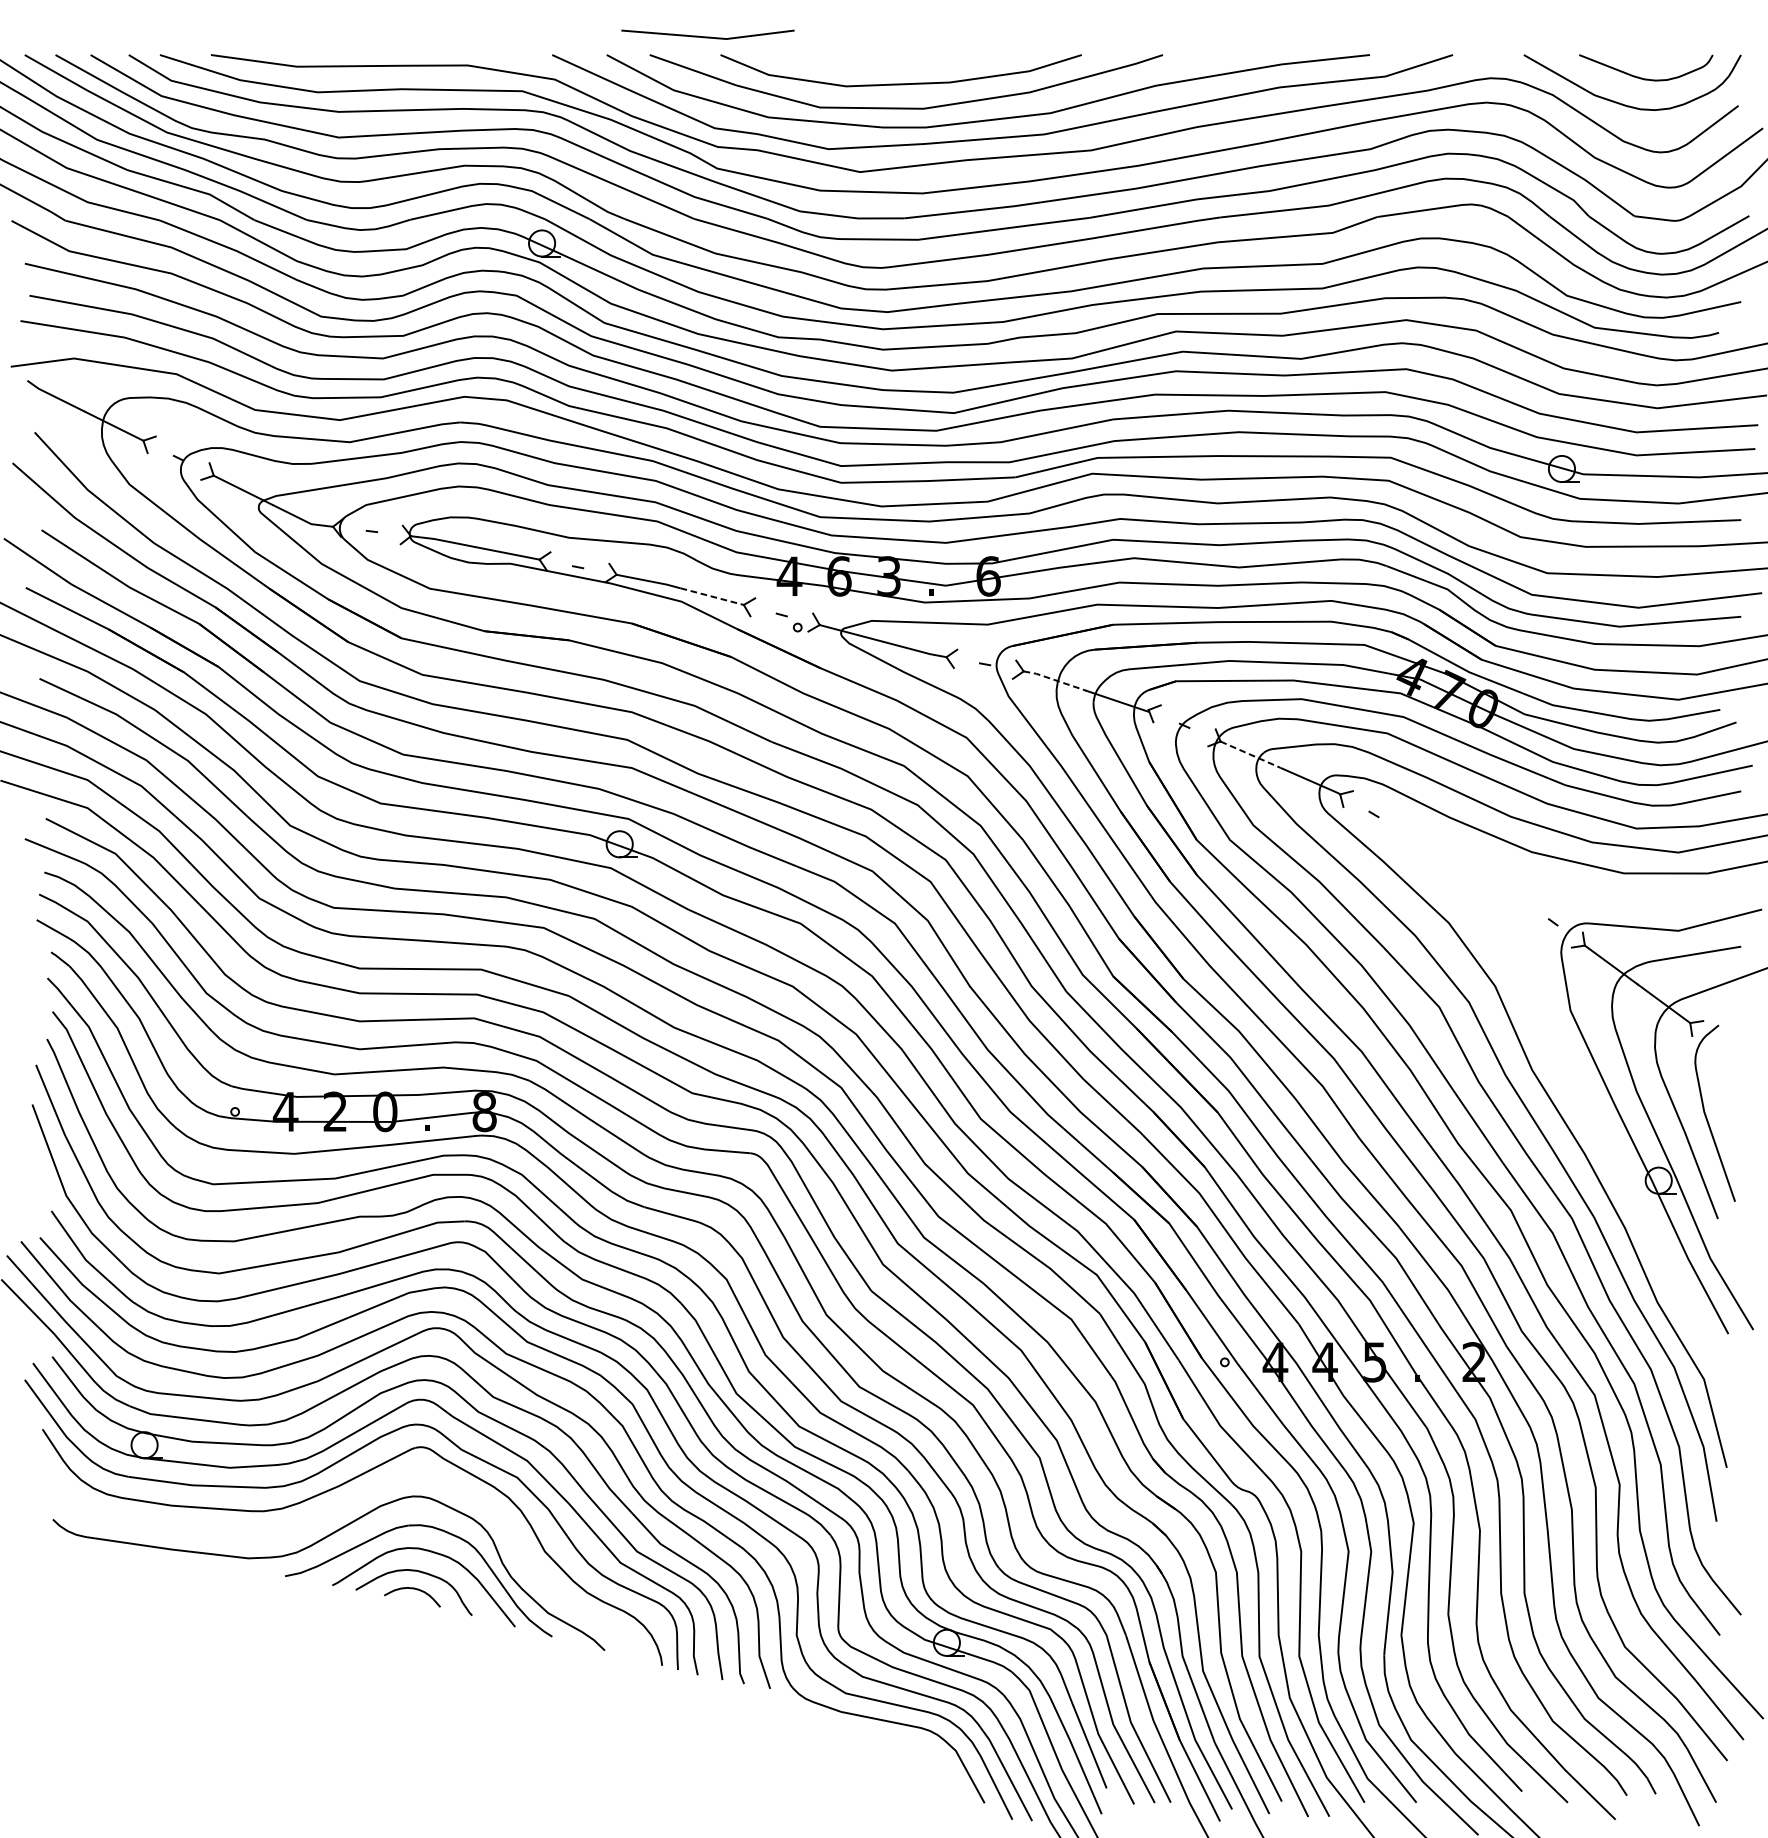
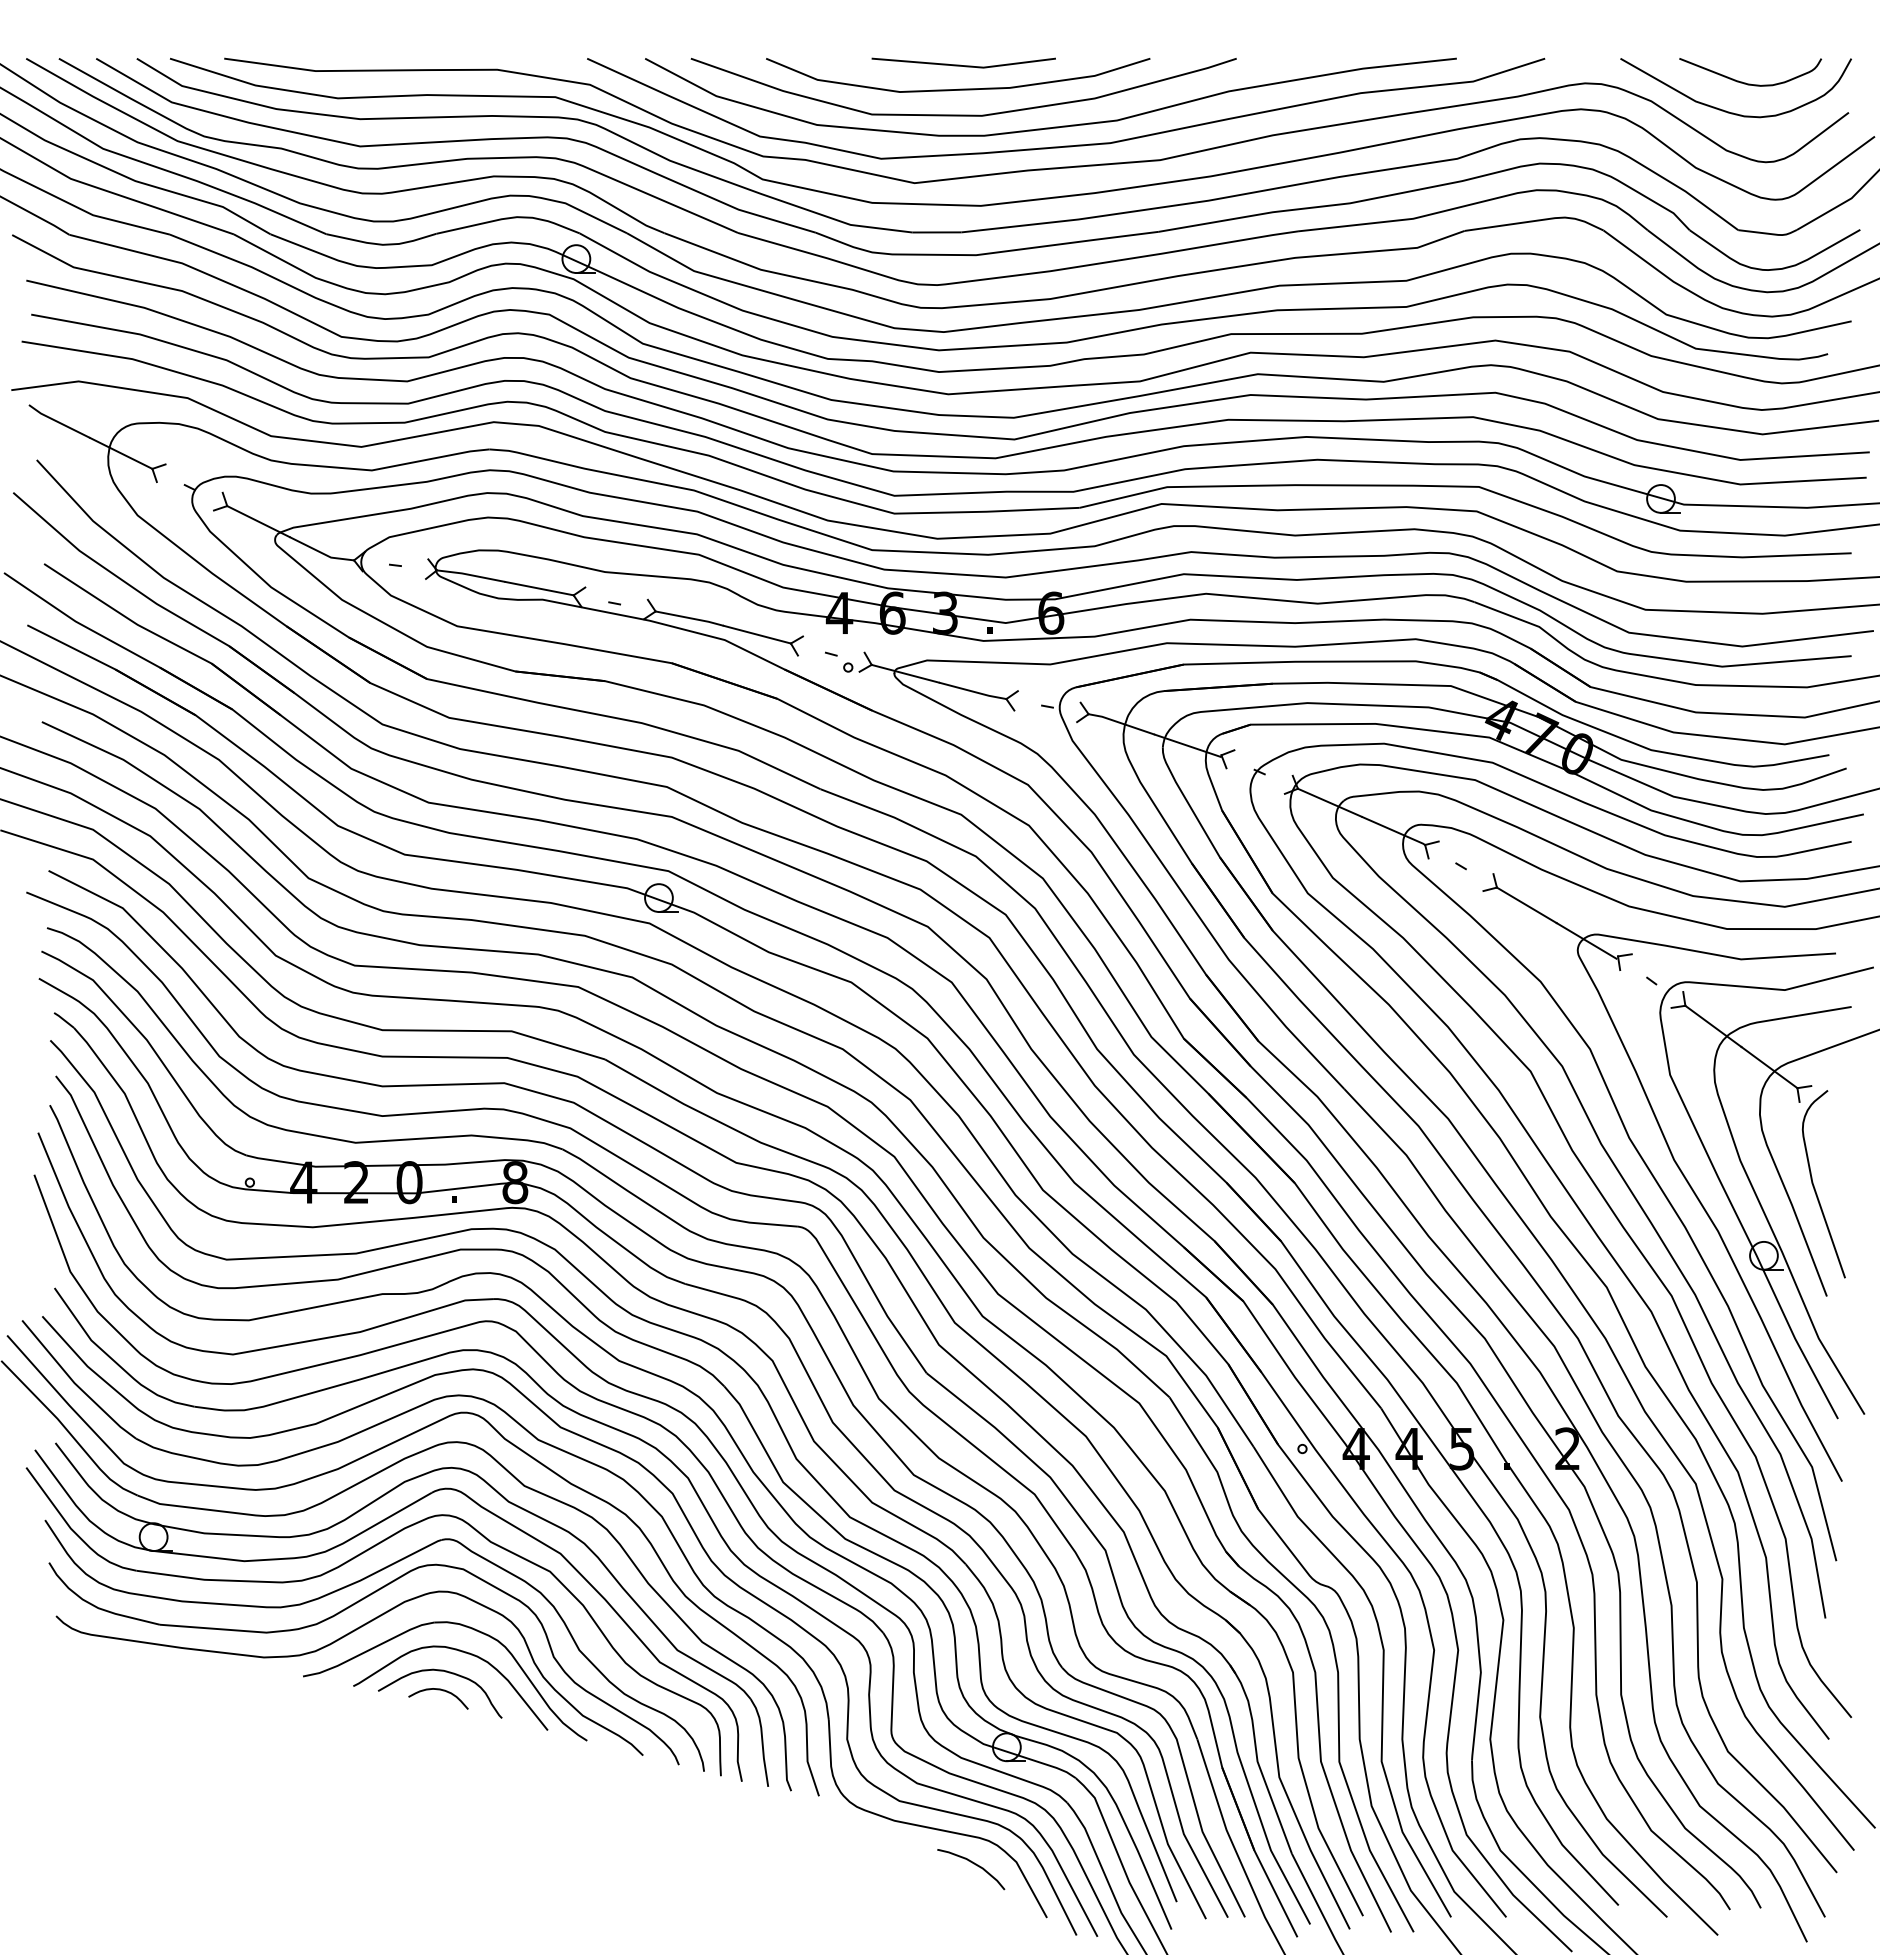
line: (707, 36) -> (963, 65), moved
line: (712, 596) -> (757, 634), dashed -> solid
line: (1054, 680) -> (1121, 723), dashed -> solid
line: (1250, 754) -> (1329, 802), dashed -> solid
part: (1578, 1099) -> (1678, 1169), added
part: (313, 1520) -> (333, 1617), added
curve: (915, 1753) -> (973, 1864), added

